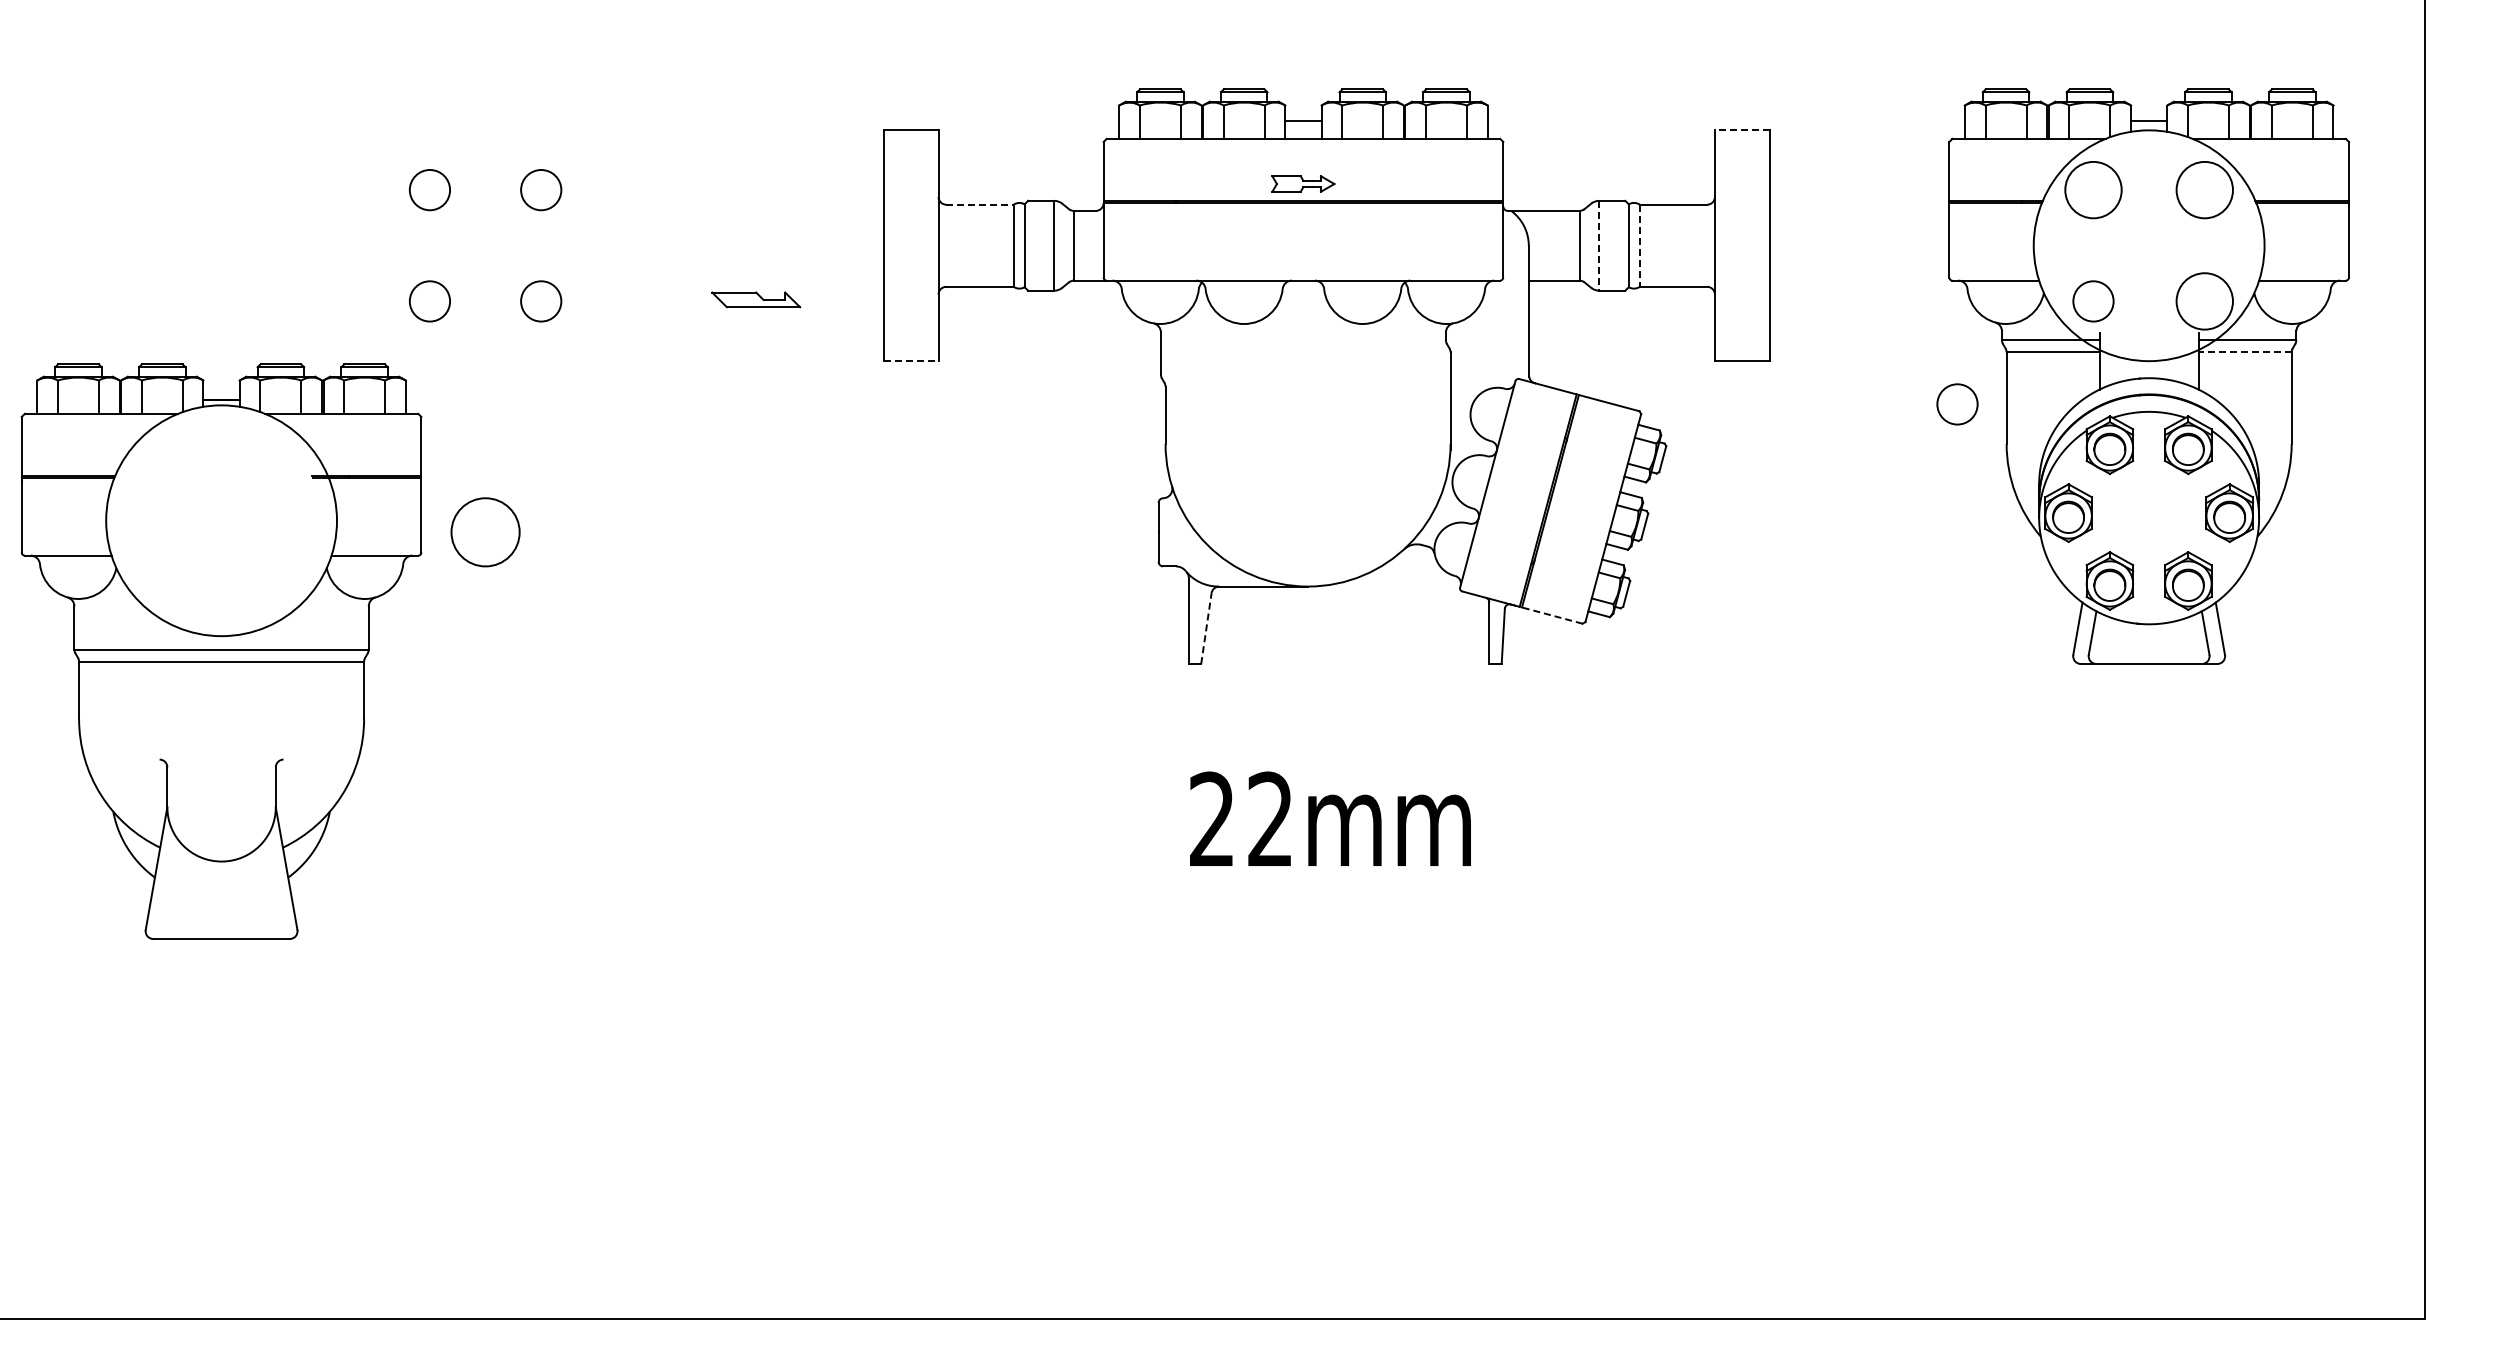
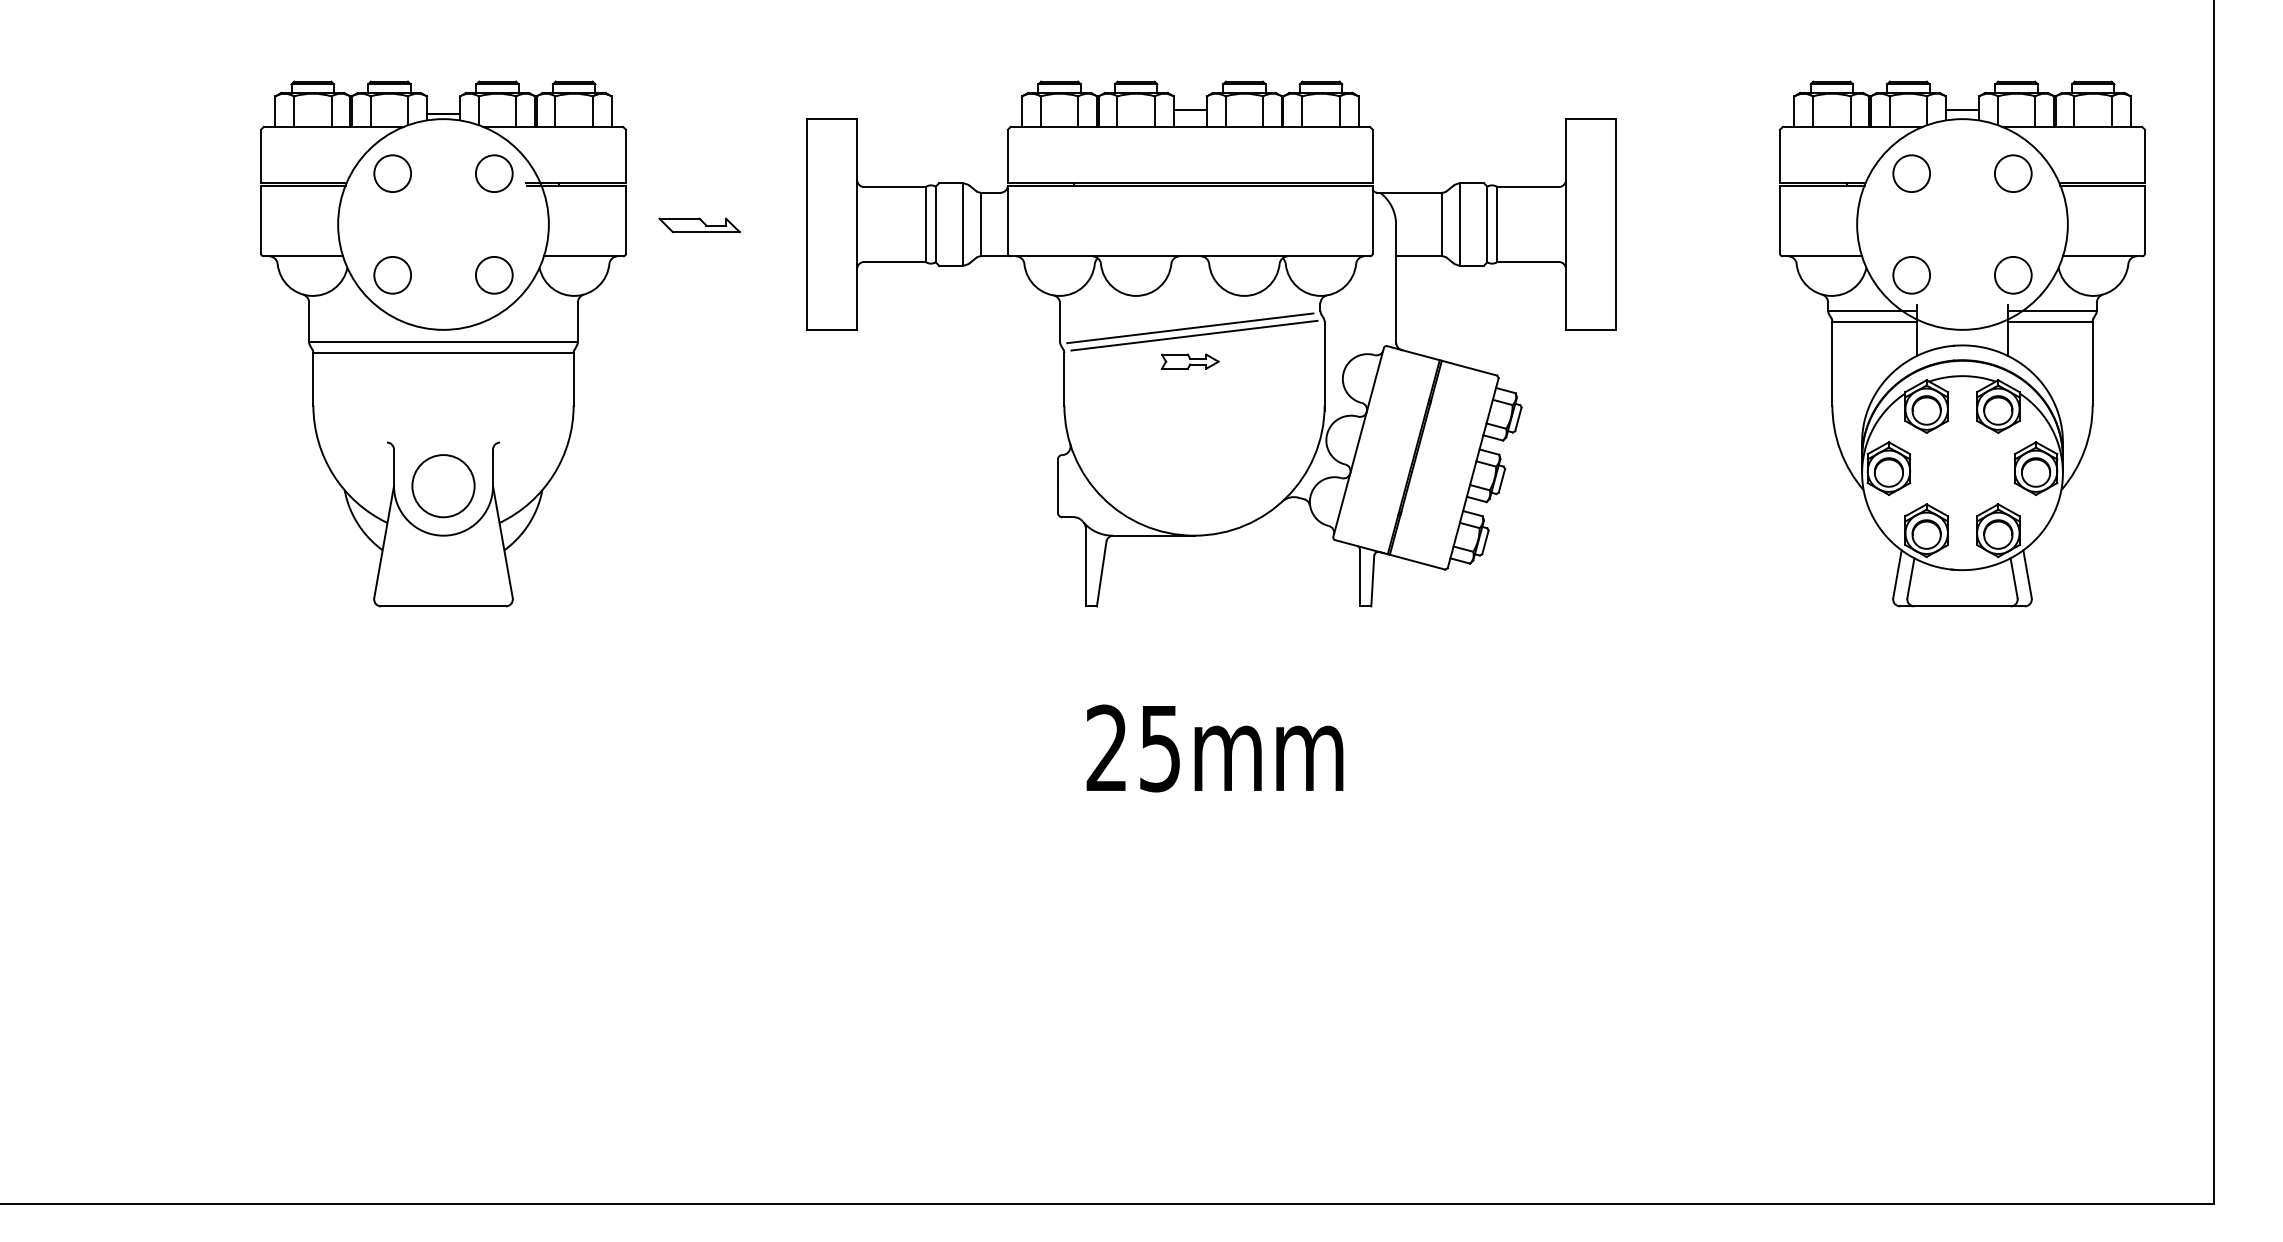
line: (1741, 130) -> (1590, 119), dashed -> solid
part: (1303, 183) -> (1190, 361), moved
circle: (2093, 190) -> (1911, 174), size x0.71
circle: (2204, 190) -> (2013, 174), size x0.71
line: (979, 204) -> (894, 186), dashed -> solid
line: (1599, 245) -> (1460, 224), dashed -> solid
line: (1639, 246) -> (1497, 225), dashed -> solid
part: (756, 299) -> (700, 225), moved
circle: (2204, 301) -> (2013, 275), size x0.71
line: (2244, 352) -> (2049, 321), dashed -> solid
line: (1303, 359) -> (1190, 328), added
line: (911, 361) -> (832, 330), dashed -> solid
line: (1307, 367) -> (1194, 335), added
circle: (1957, 404) -> (1787, 369), removed
line: (1551, 615) -> (1416, 562), dashed -> solid
line: (1206, 628) -> (1101, 573), dashed -> solid
part: (221, 651) -> (443, 343), moved
text: (1269, 819) -> (1159, 748), 22mm -> 25mm

